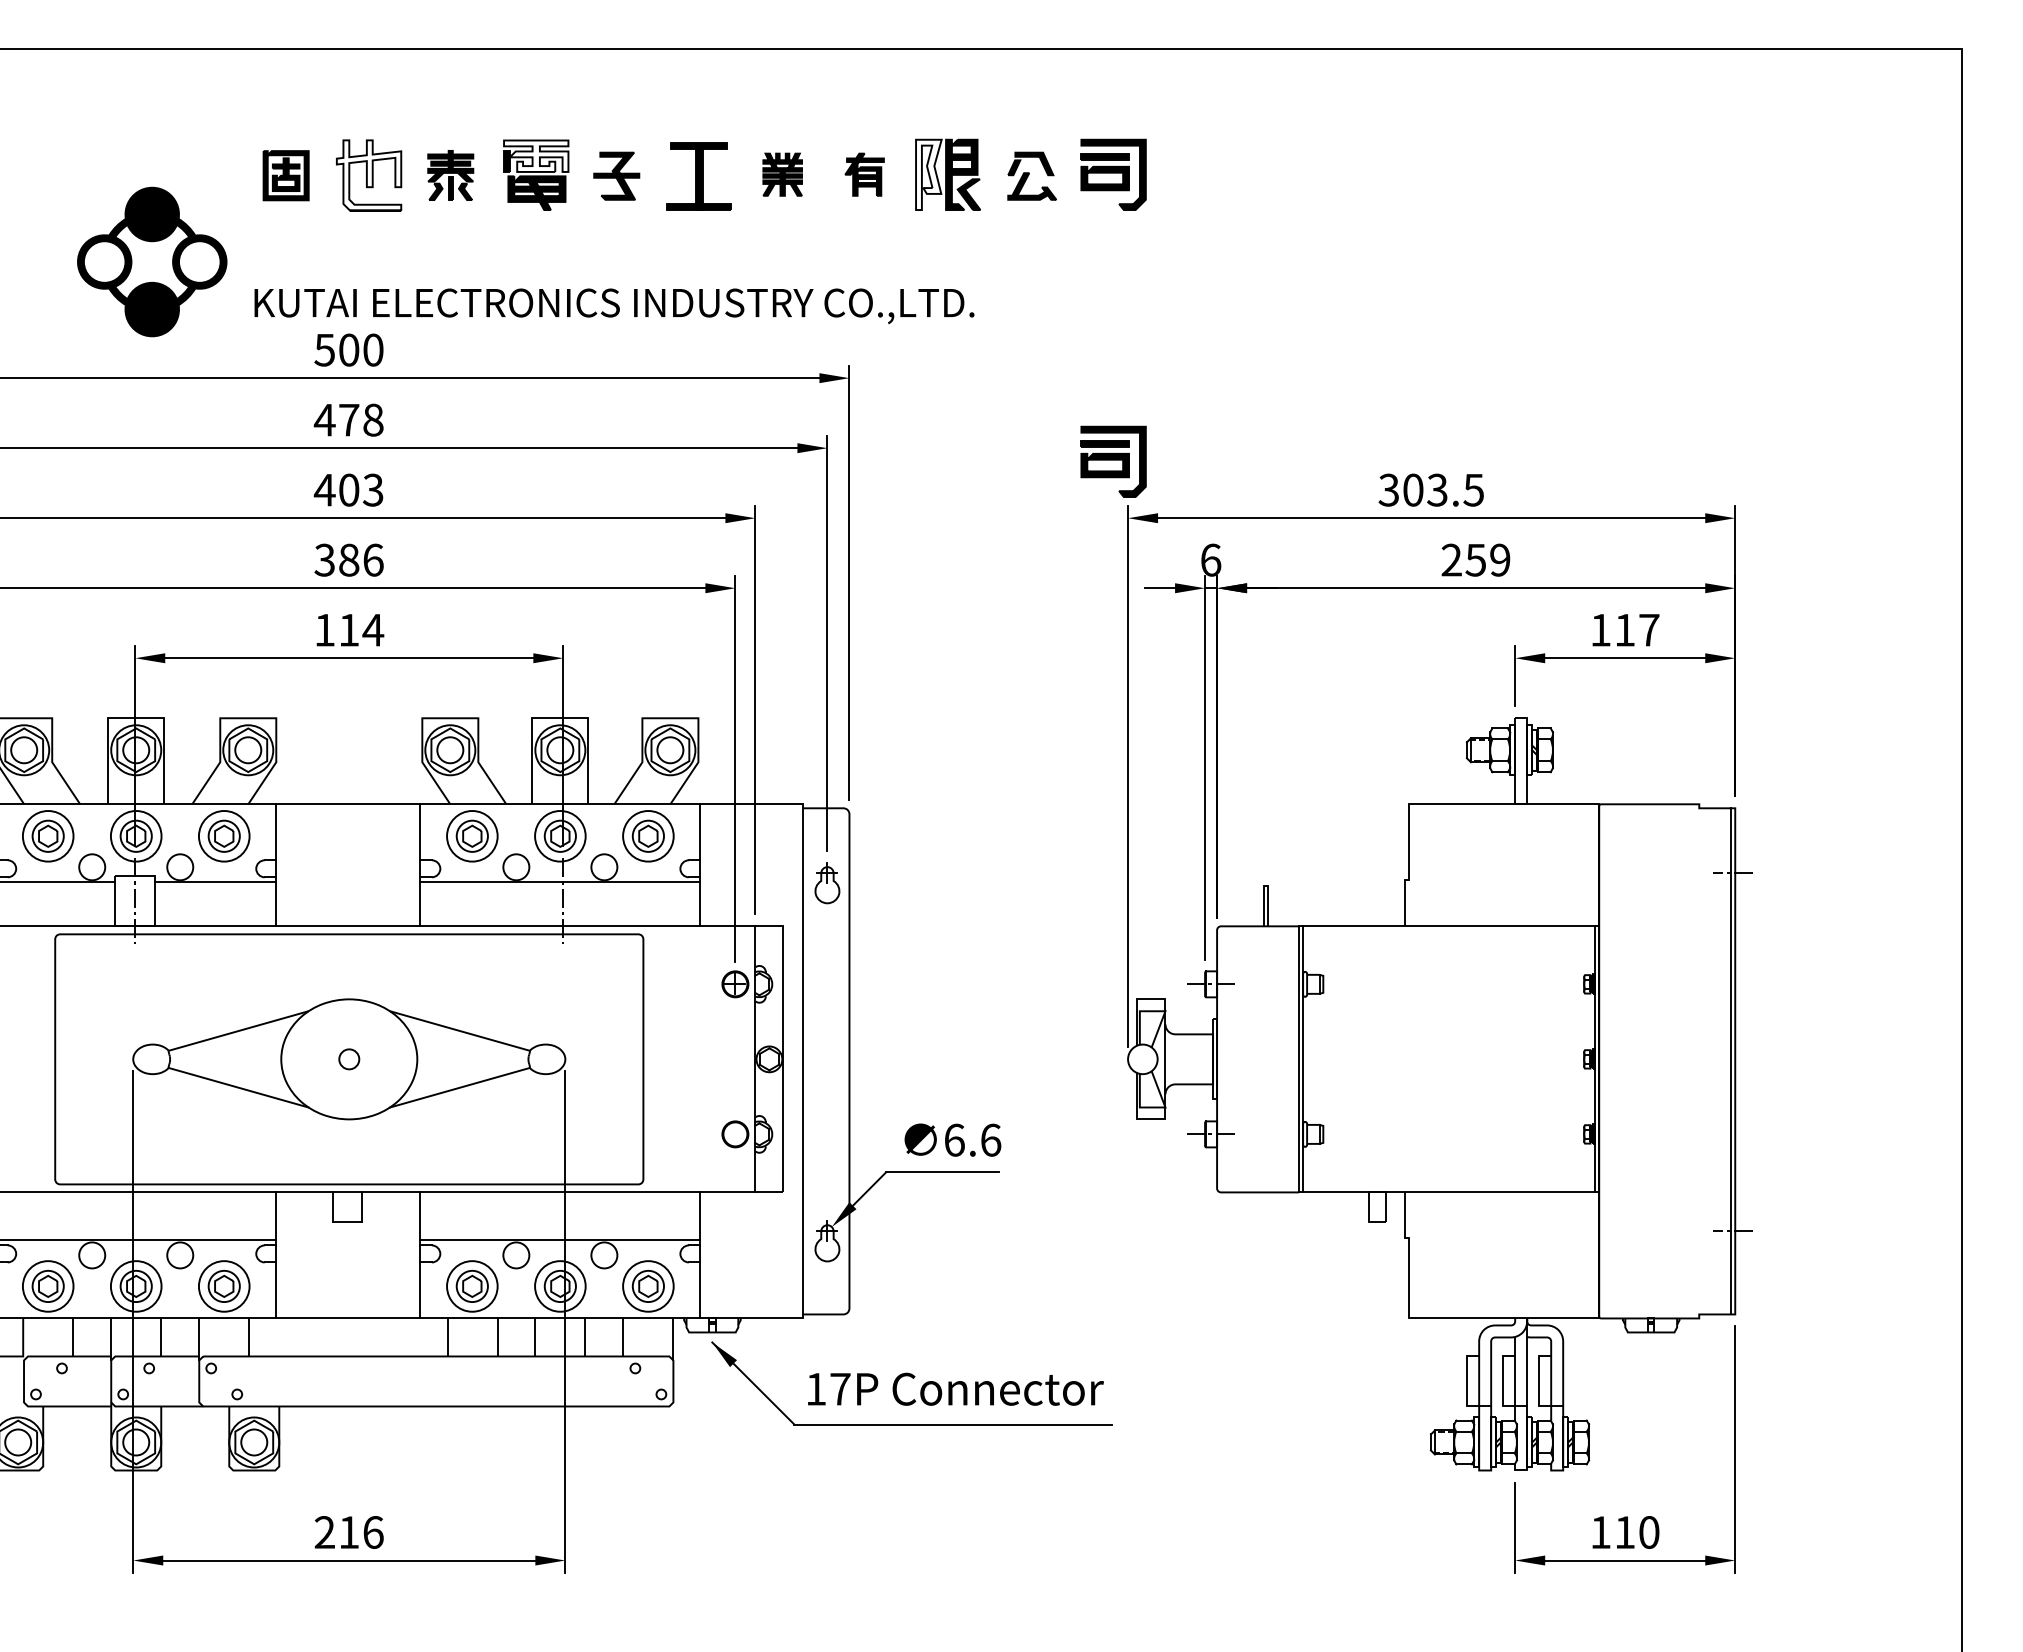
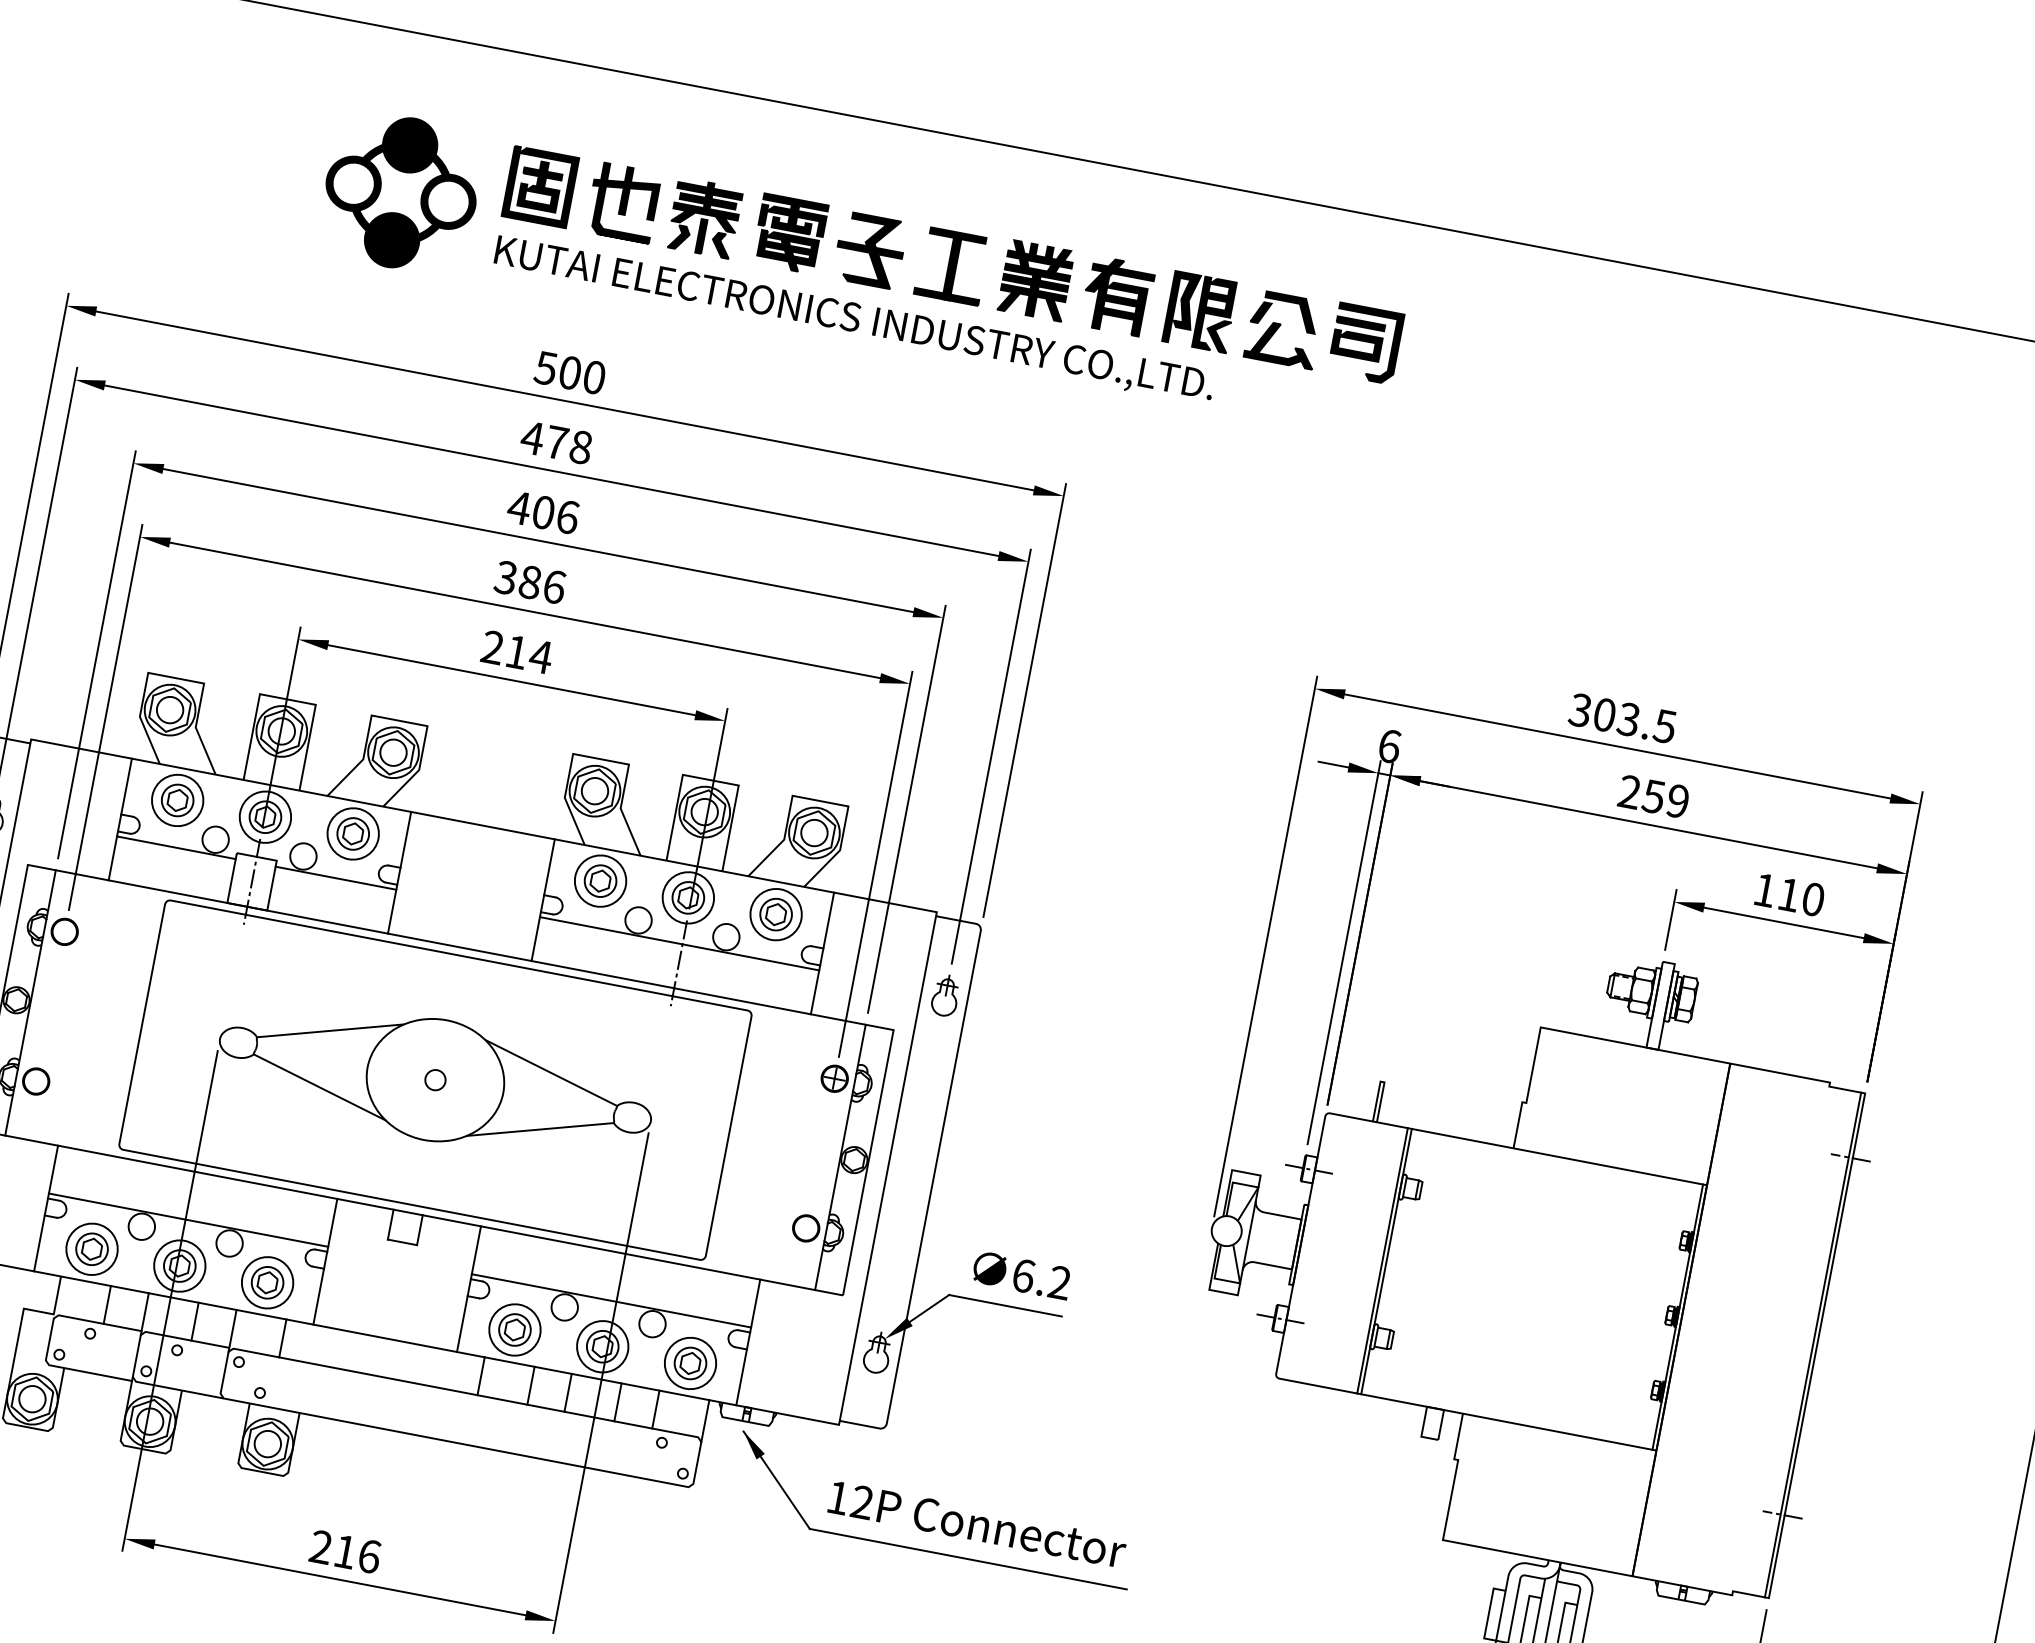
fill: (536, 155) -> (794, 214), added
part: (782, 174) -> (1035, 280), size x1.67
part: (864, 174) -> (1117, 295), size x1.67
fill: (928, 174) -> (1181, 308), added
part: (286, 175) -> (540, 186), size x1.43
fill: (368, 175) -> (622, 202), added
part: (450, 175) -> (704, 218), size x1.43
part: (616, 175) -> (870, 249), size x1.43
part: (1032, 175) -> (1284, 328), size x1.43
part: (152, 261) -> (401, 192), moved
text: (614, 306) -> (854, 321), moved
part: (1113, 461) -> (1311, 629), removed
text: (372, 489) -> (566, 516), 403 -> 406
text: (324, 629) -> (492, 646), 114 -> 214
text: (1649, 629) -> (1813, 898), 117 -> 110
text: (990, 1139) -> (1059, 1282), 6.6 -> 6.2
text: (840, 1388) -> (862, 1501), 17P -> 12P

